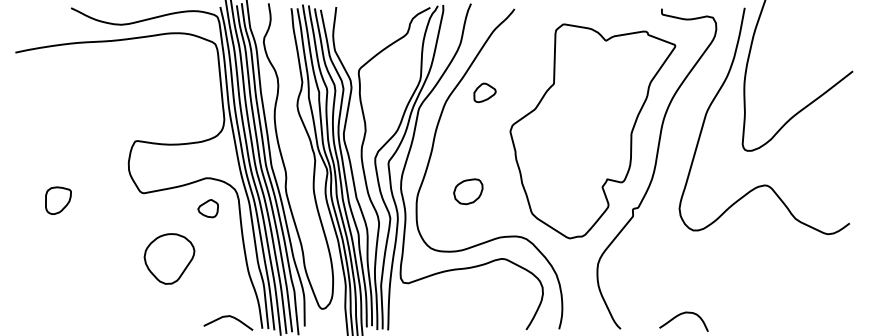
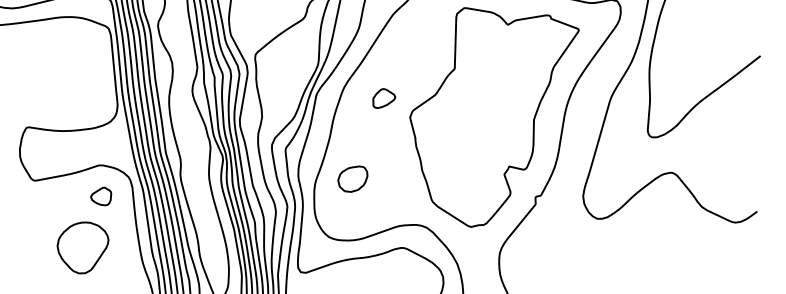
part: (484, 92) -> (383, 98), moved
part: (468, 191) -> (353, 178), moved
part: (169, 258) -> (83, 247), moved

